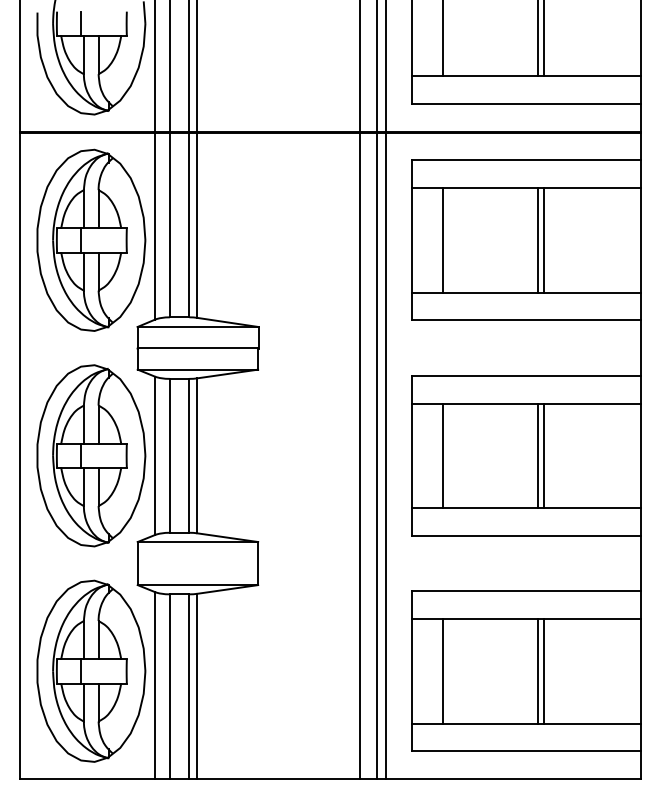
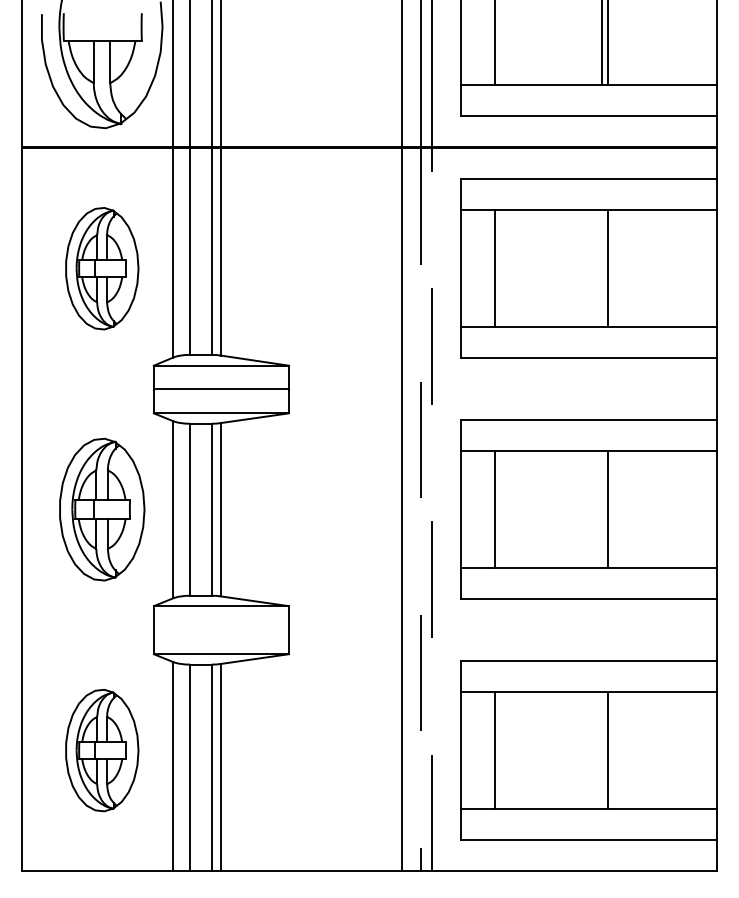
line: (80, 23) -> (90, 26), removed
part: (91, 240) -> (102, 268), size x0.6
line: (538, 240) -> (601, 268), removed
part: (91, 455) -> (102, 509), size x0.7
line: (386, 455) -> (432, 509), solid -> dashed
line: (538, 455) -> (601, 509), removed
line: (376, 456) -> (420, 510), solid -> dashed
part: (91, 671) -> (102, 750), size x0.6
line: (538, 671) -> (601, 750), removed

